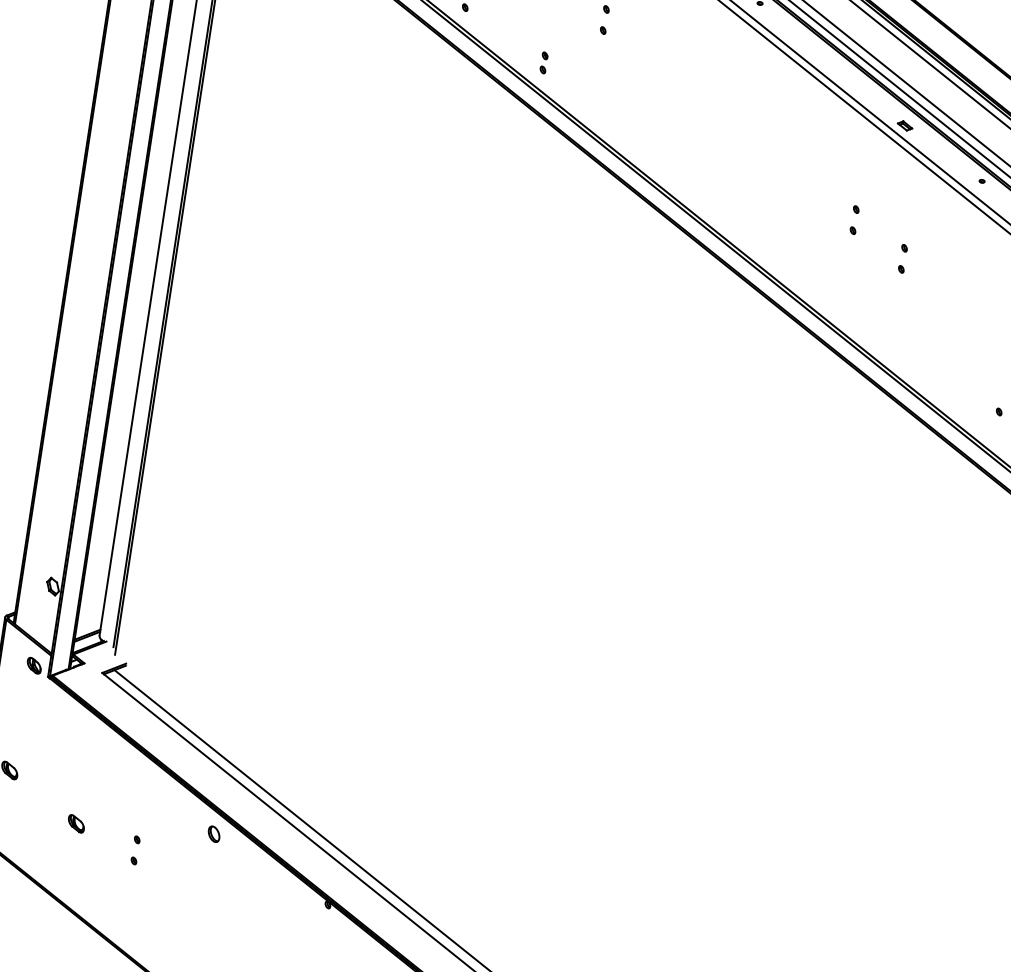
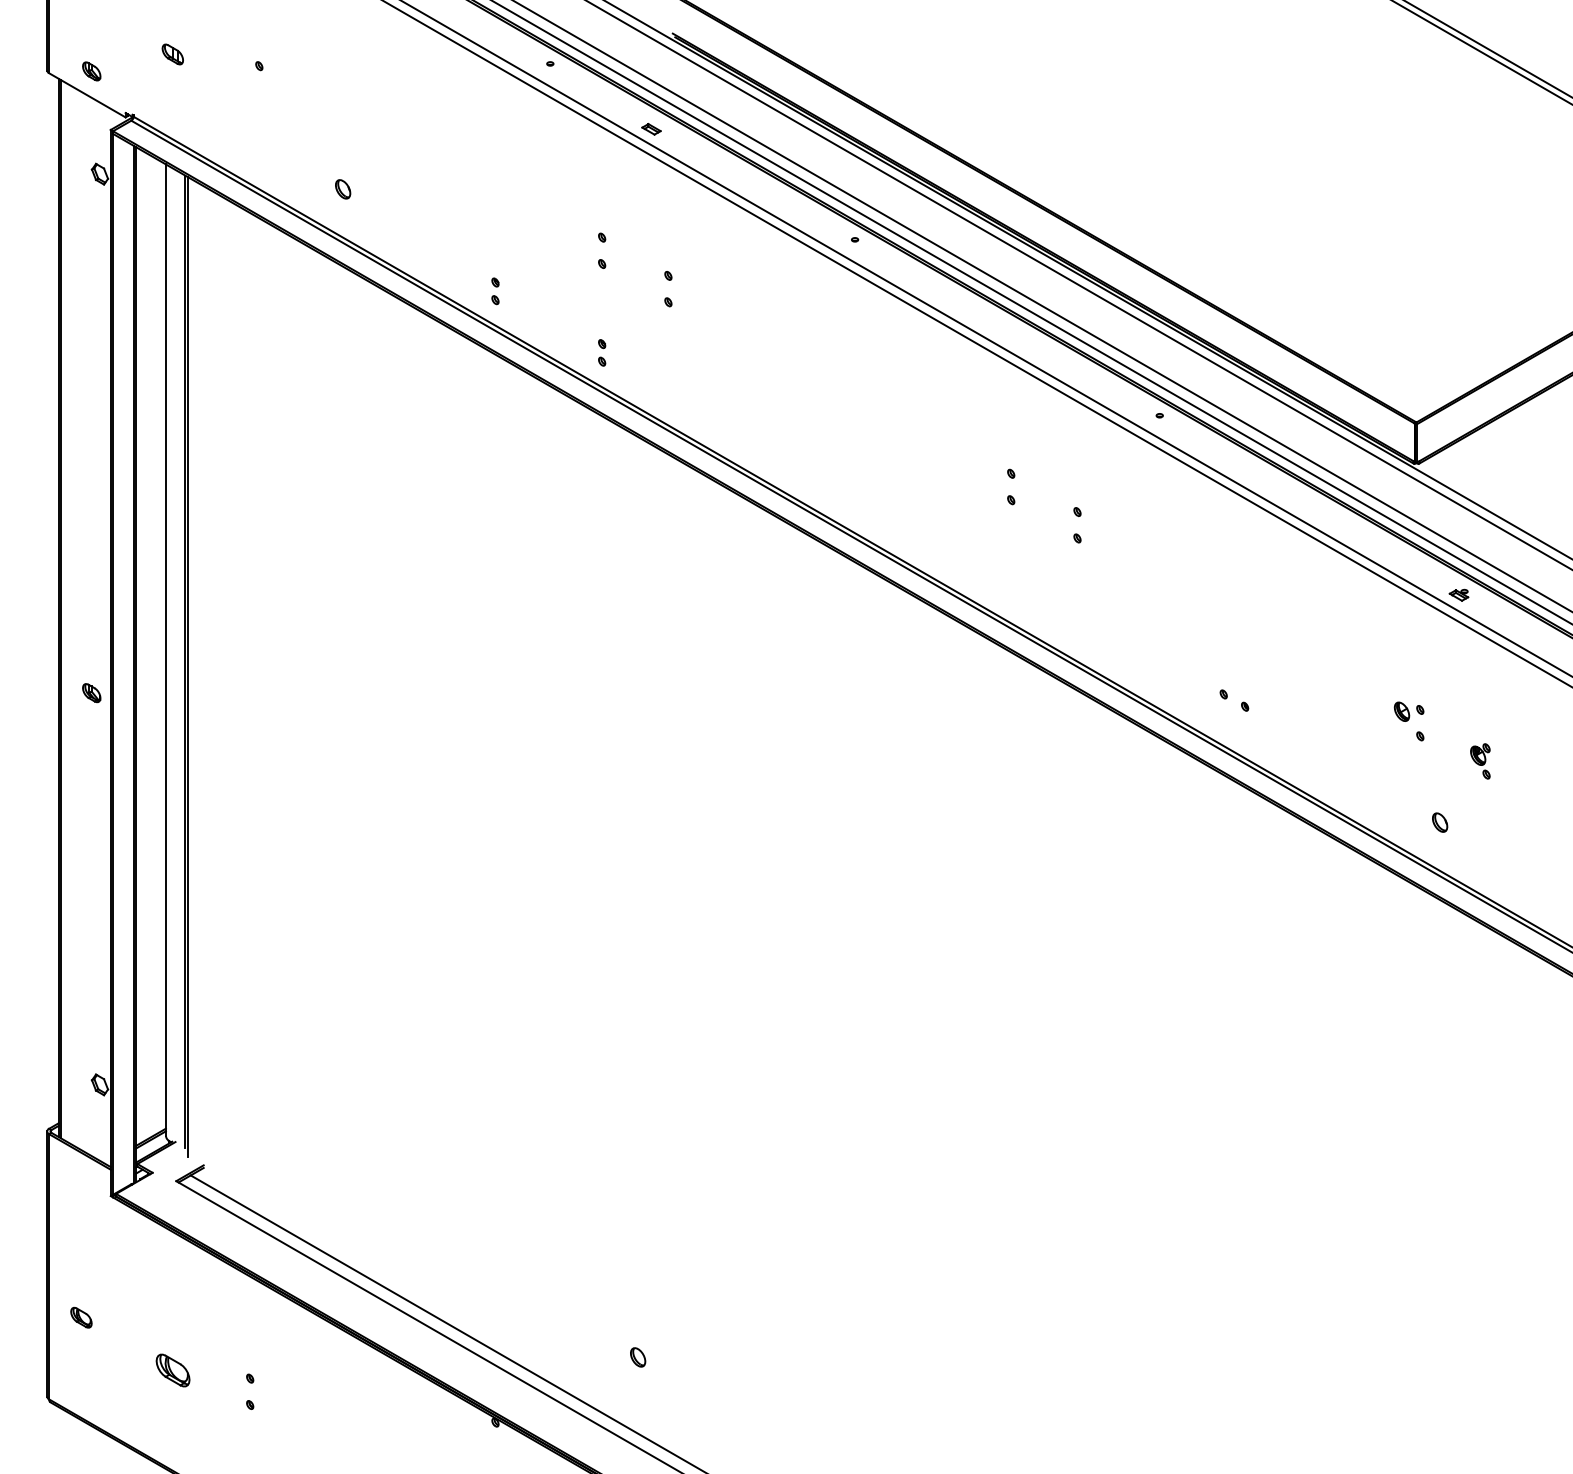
part: (905, 126) -> (1055, 362), removed
part: (33, 666) -> (91, 693), moved
part: (76, 823) -> (172, 1370), size x1.6
part: (214, 834) -> (638, 1357), moved

